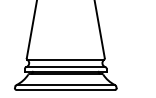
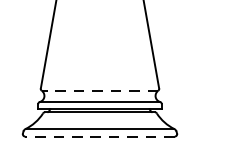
line: (65, 59) -> (99, 90), solid -> dashed
line: (65, 89) -> (99, 135), solid -> dashed

